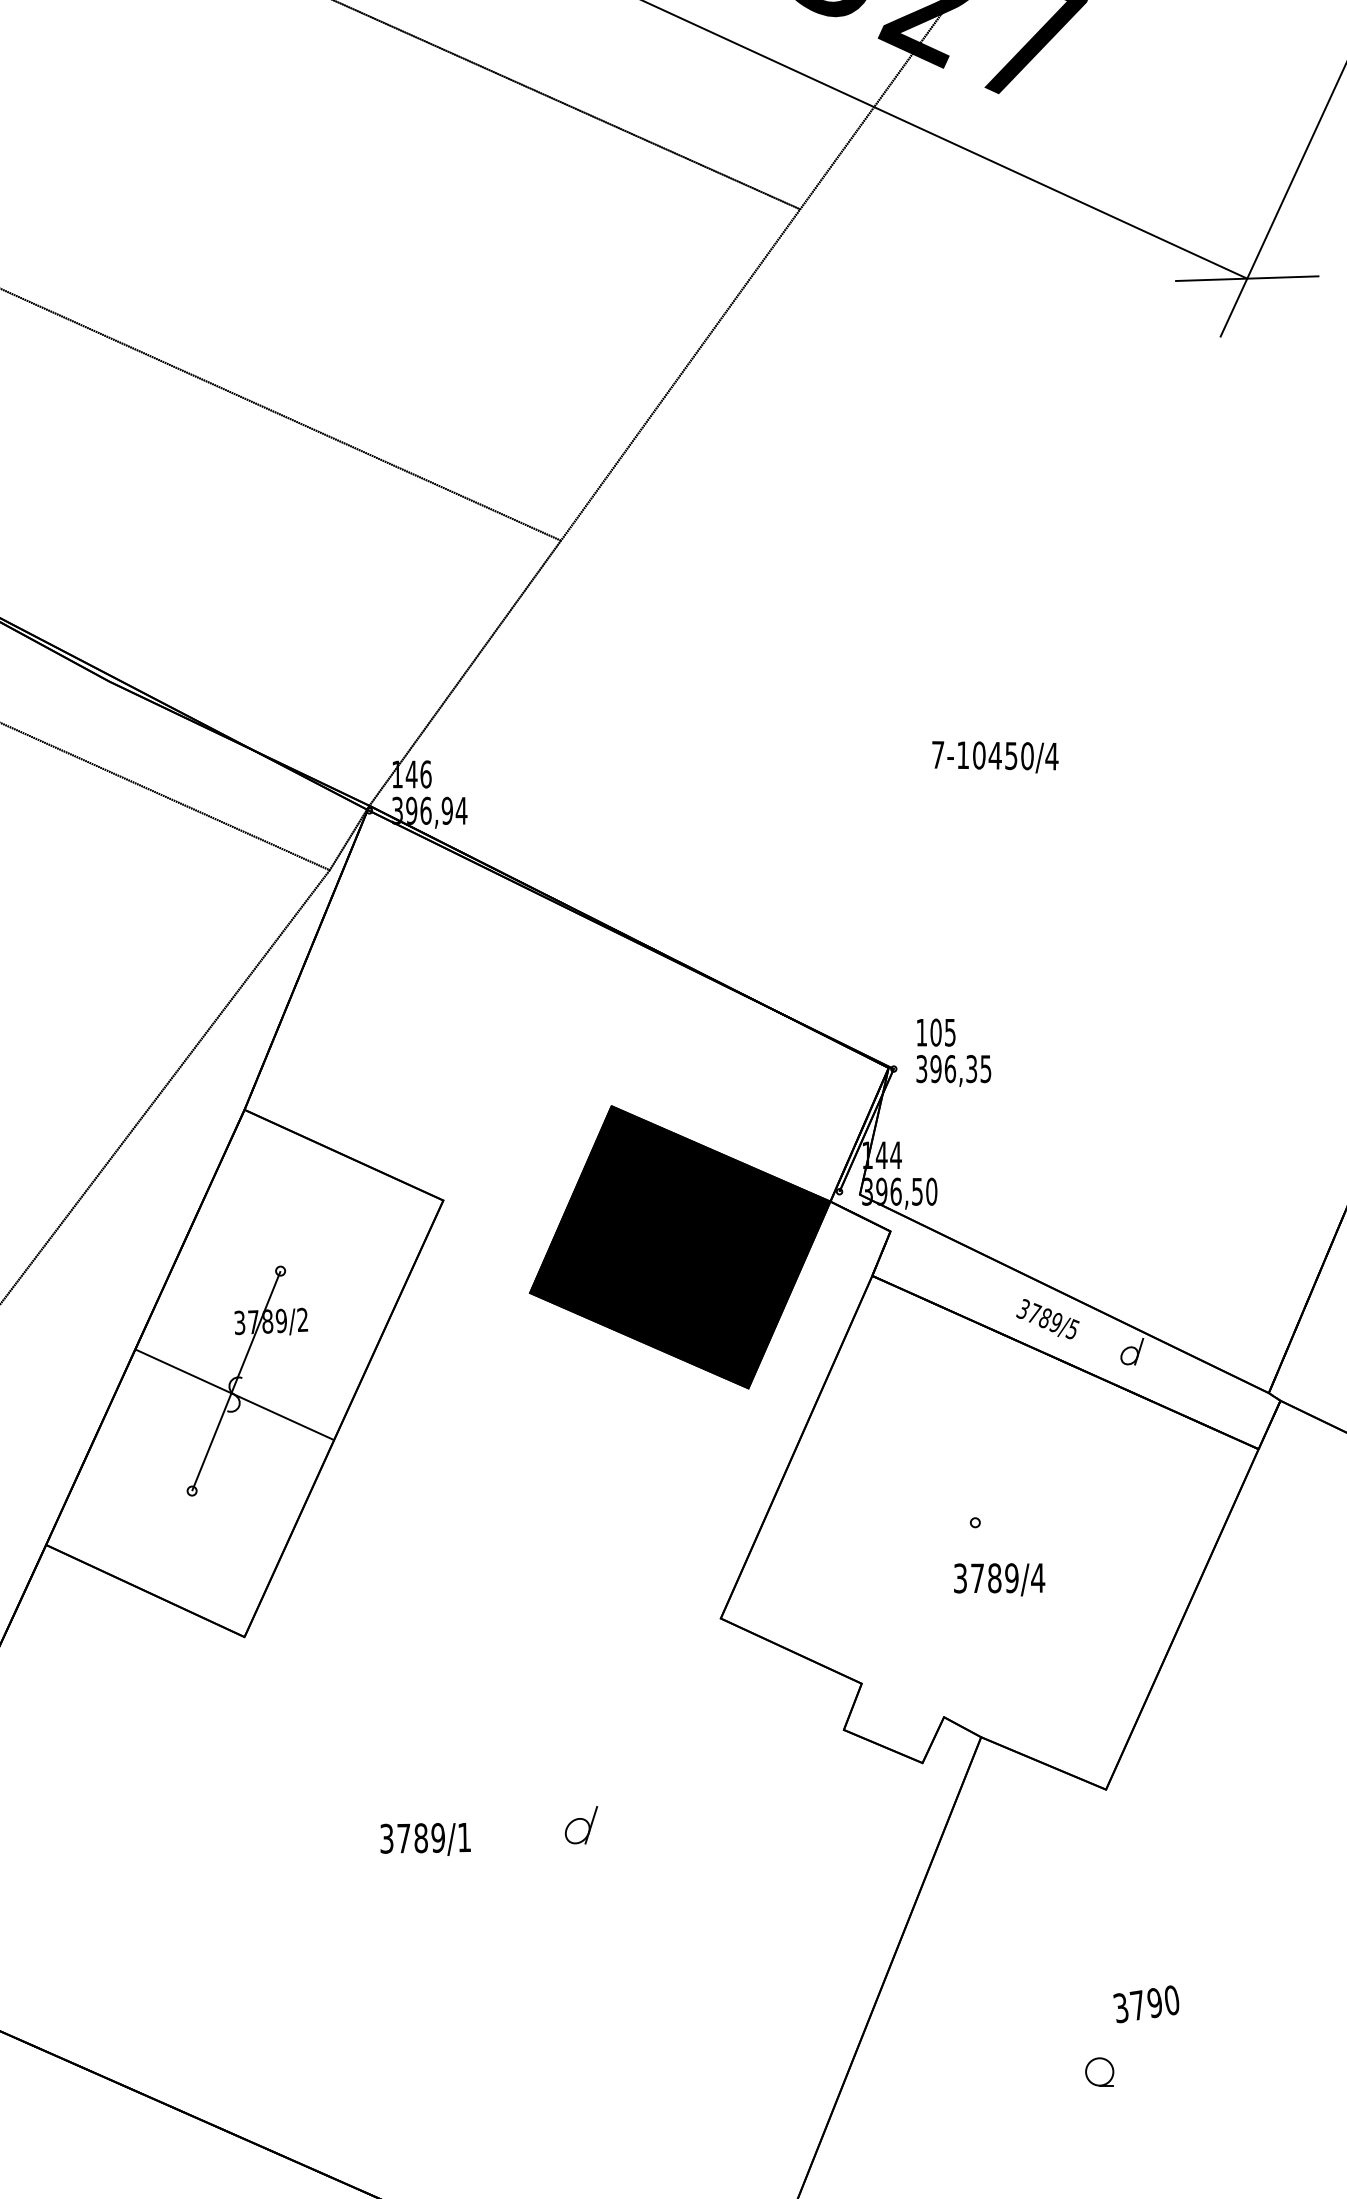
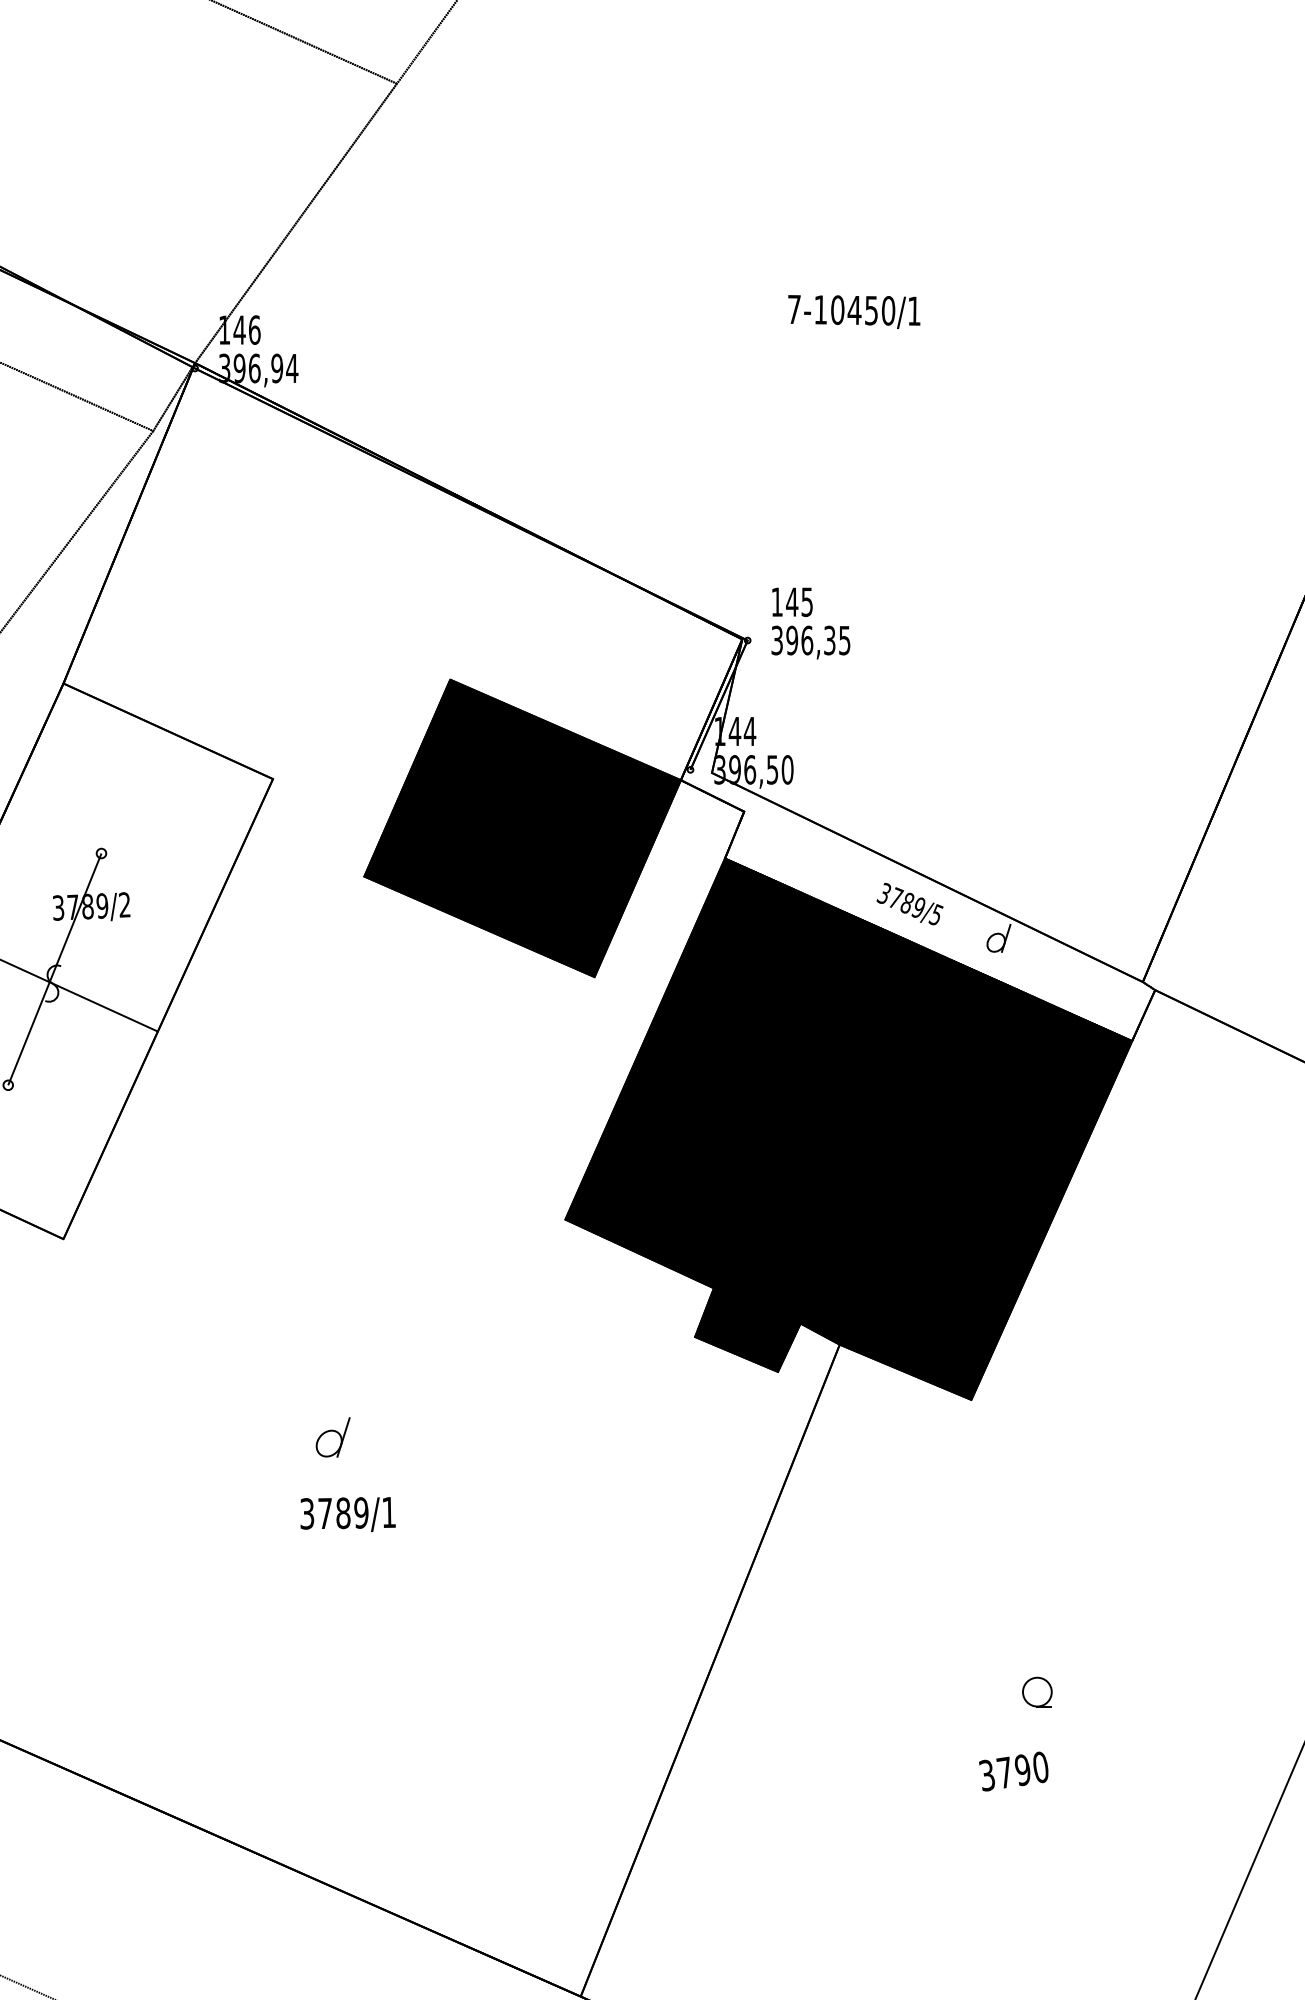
text: (1051, 756) -> (913, 311), 7-10450/4 -> 7-10450/1
text: (935, 1032) -> (791, 602), 105 -> 145
fill: (989, 1532) -> (848, 1128), added
part: (581, 1825) -> (333, 1437), moved
text: (425, 1839) -> (347, 1514), moved
text: (1146, 2004) -> (1013, 1771), moved
part: (1099, 2071) -> (1037, 1691), moved

